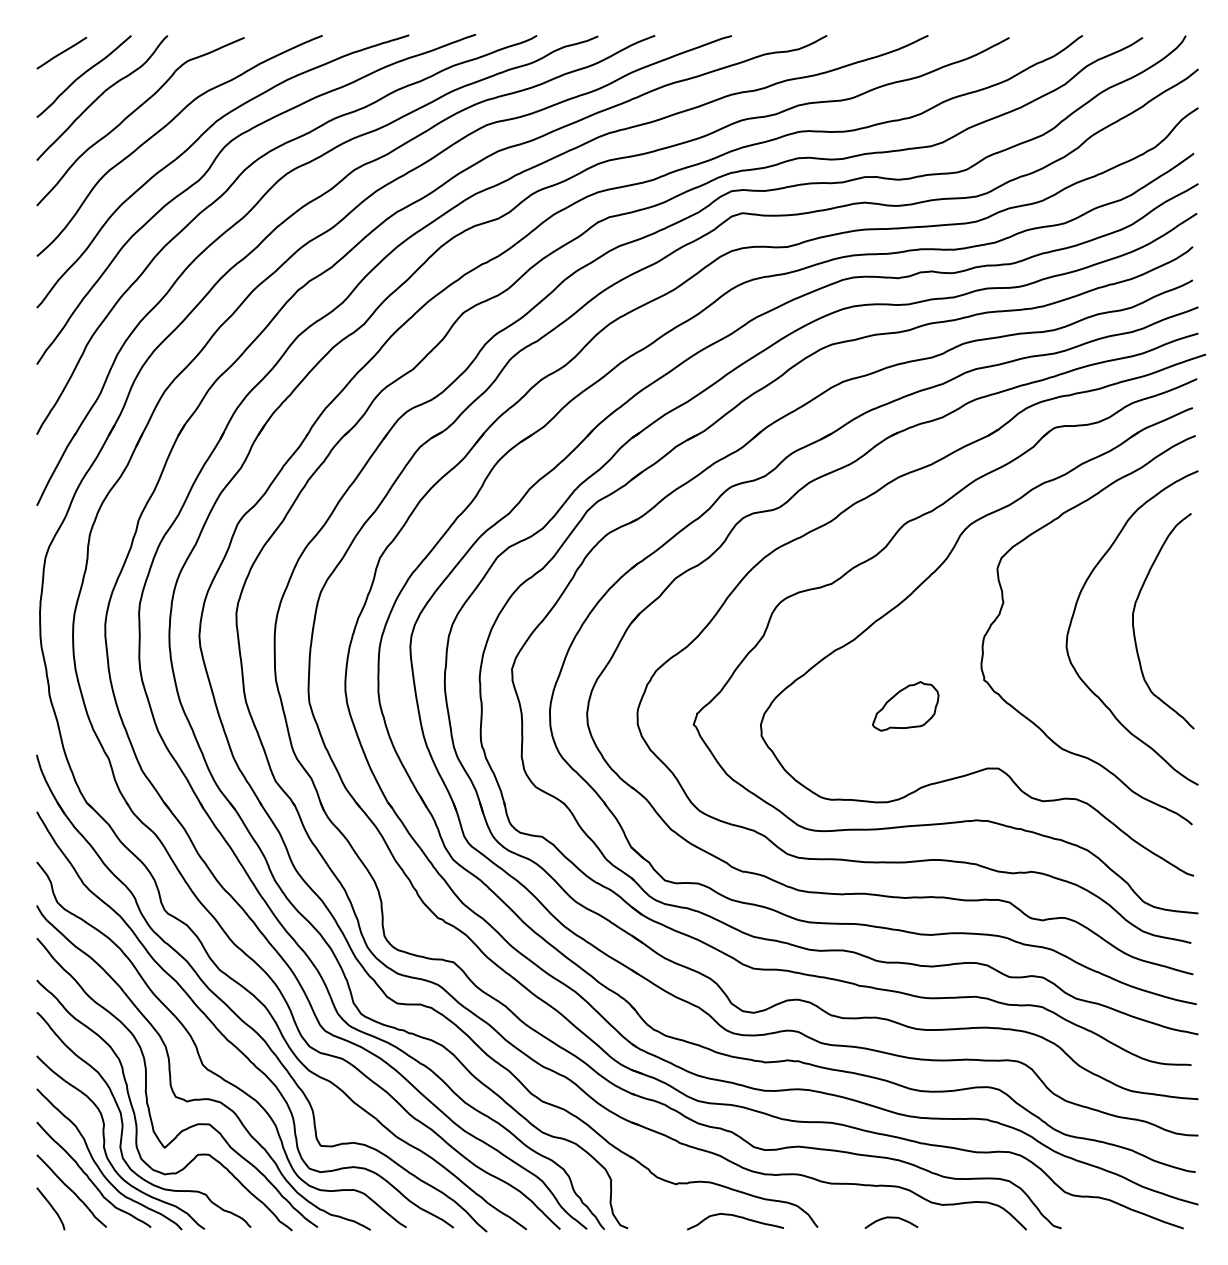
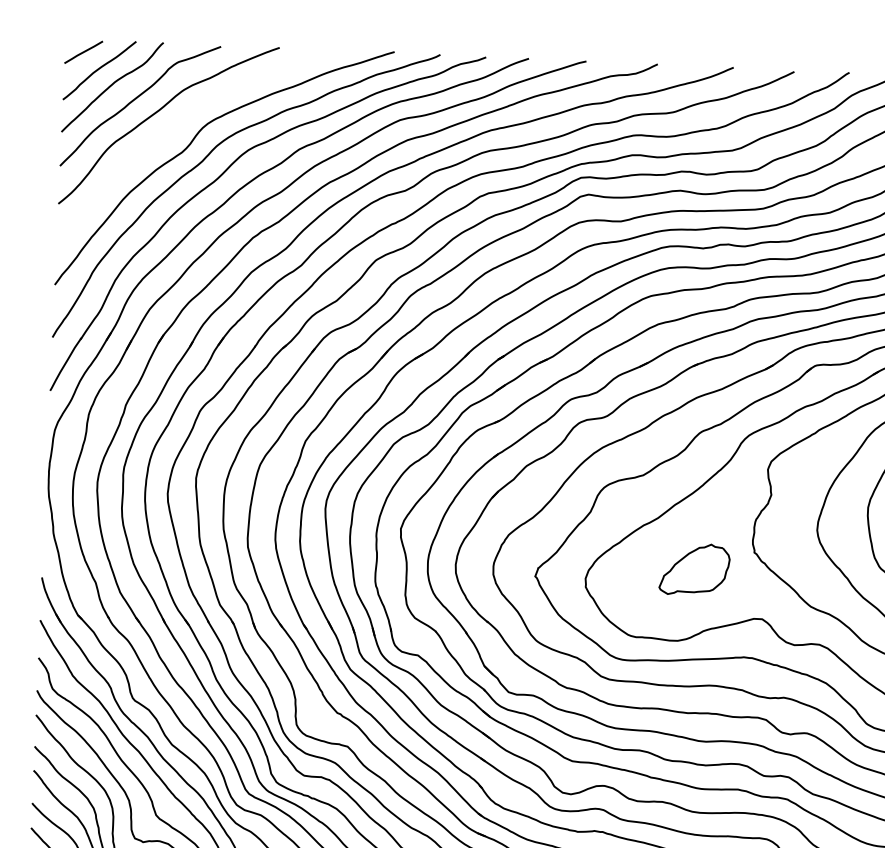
curve: (196, 142) -> (181, 123), removed
part: (905, 706) -> (694, 569), size x1.4

